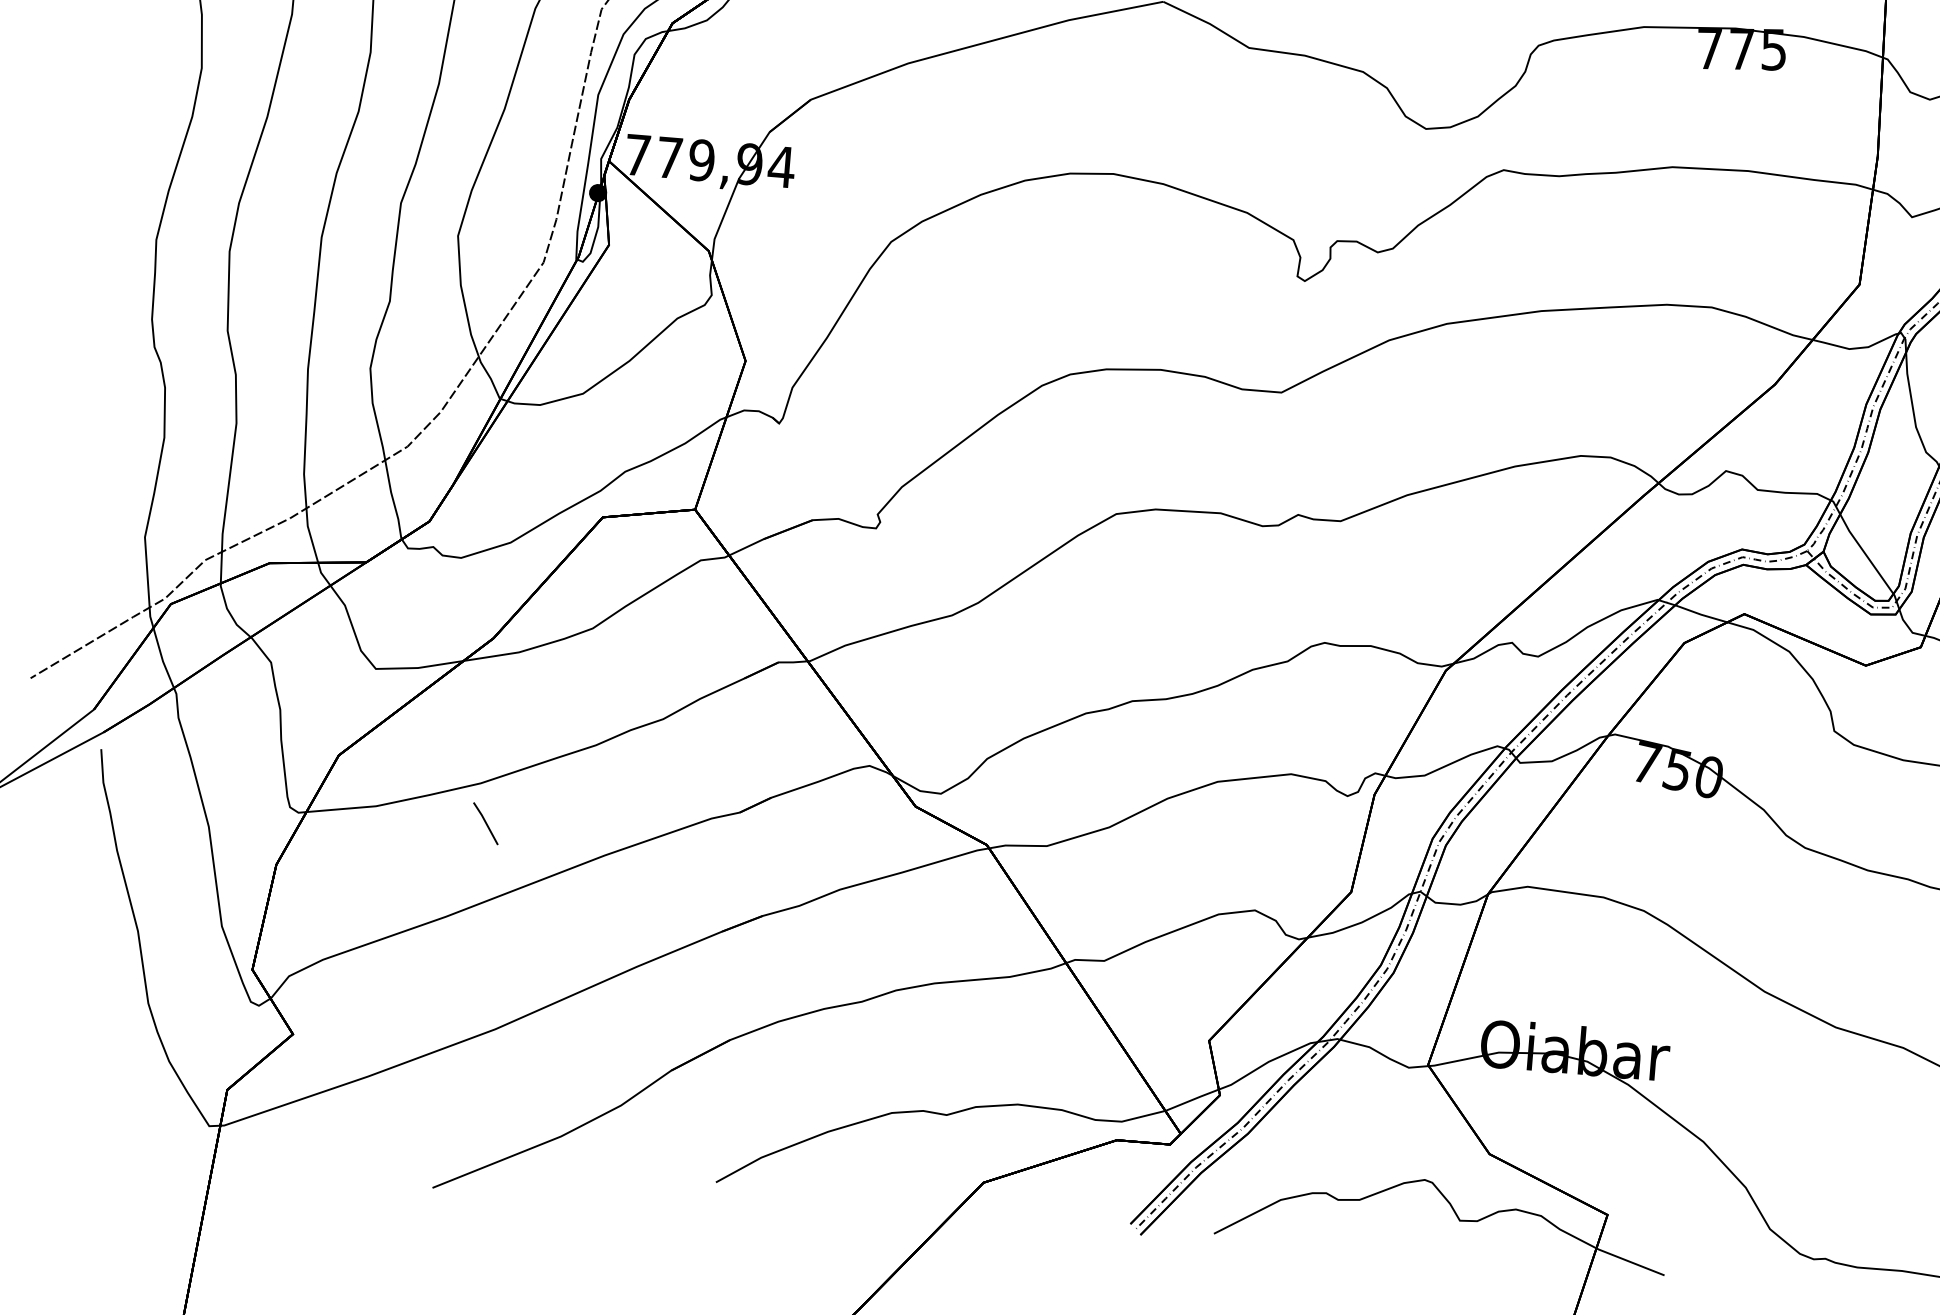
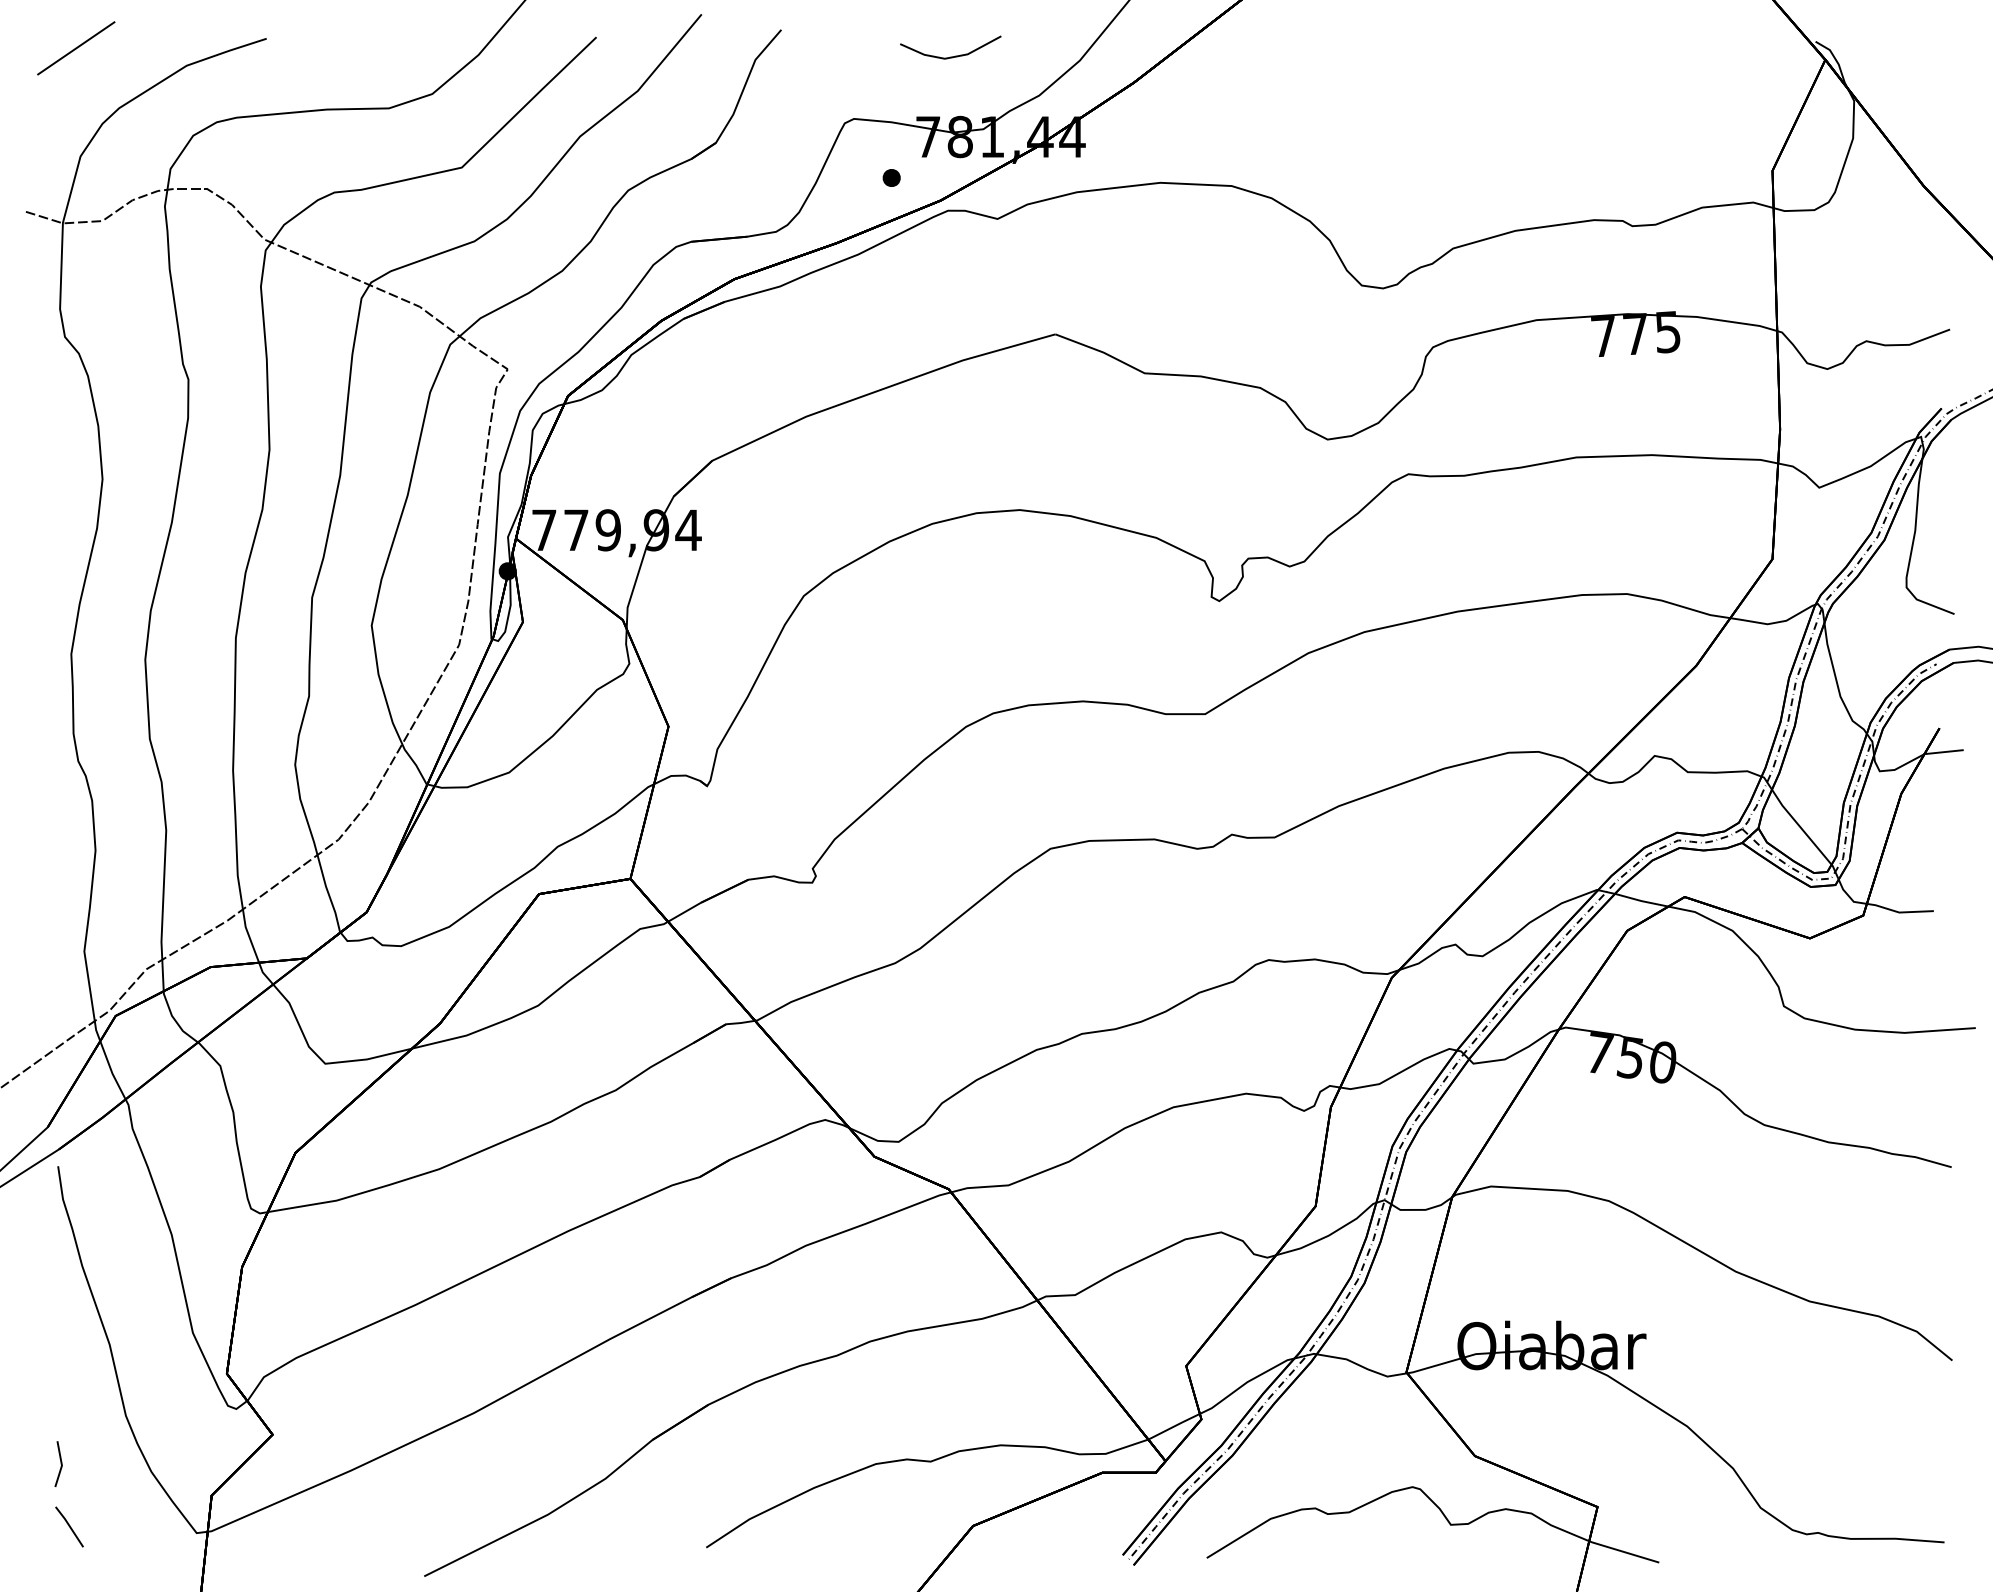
line: (485, 823) -> (69, 1526), moved
line: (79, 1045) -> (60, 1463), added

